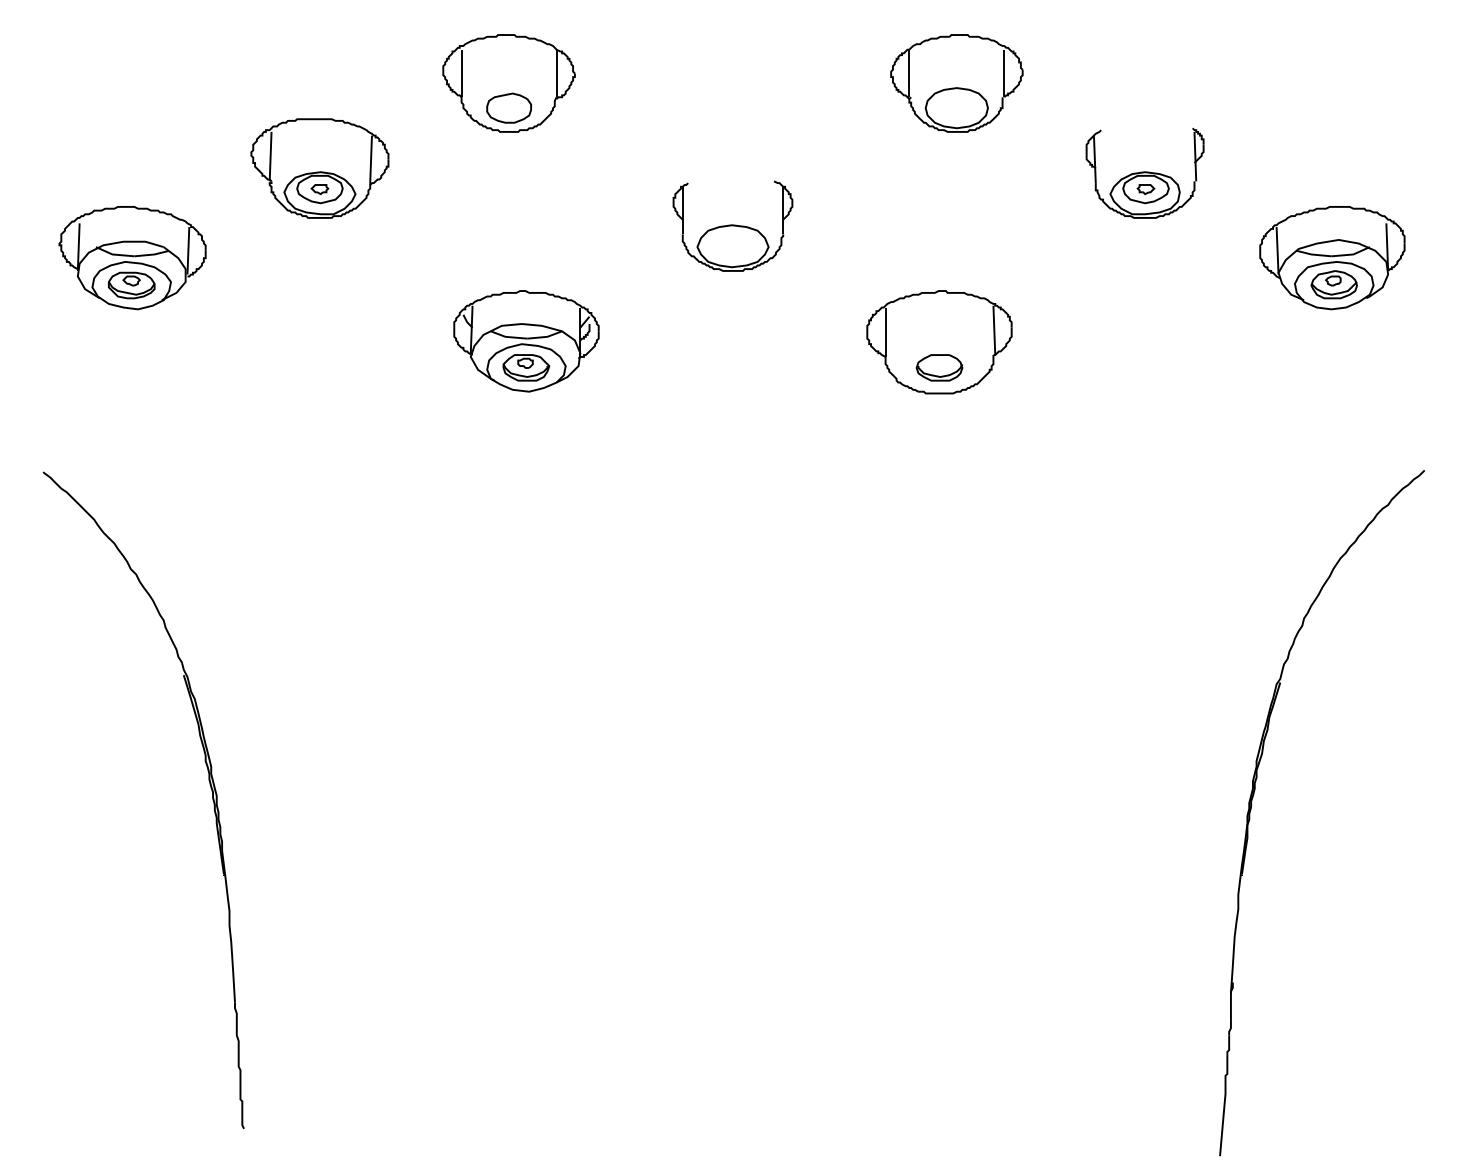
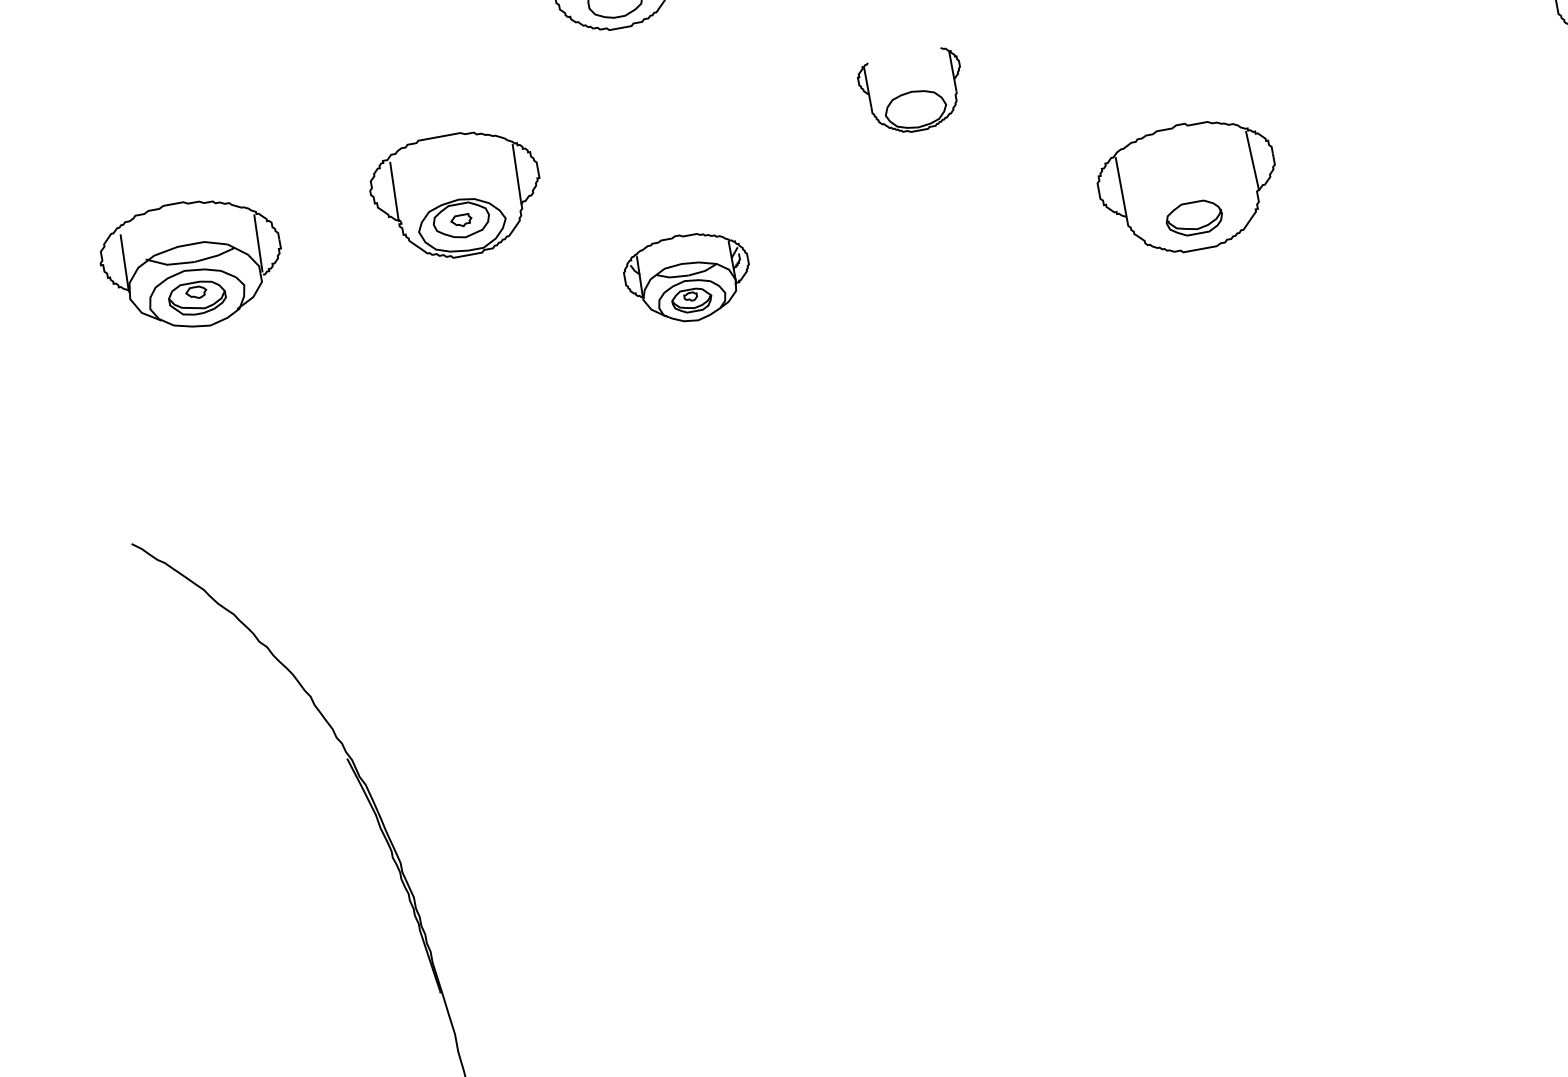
part: (319, 168) -> (456, 195), moved
part: (732, 225) -> (911, 91), size x0.7
part: (526, 341) -> (688, 278), size x0.7

